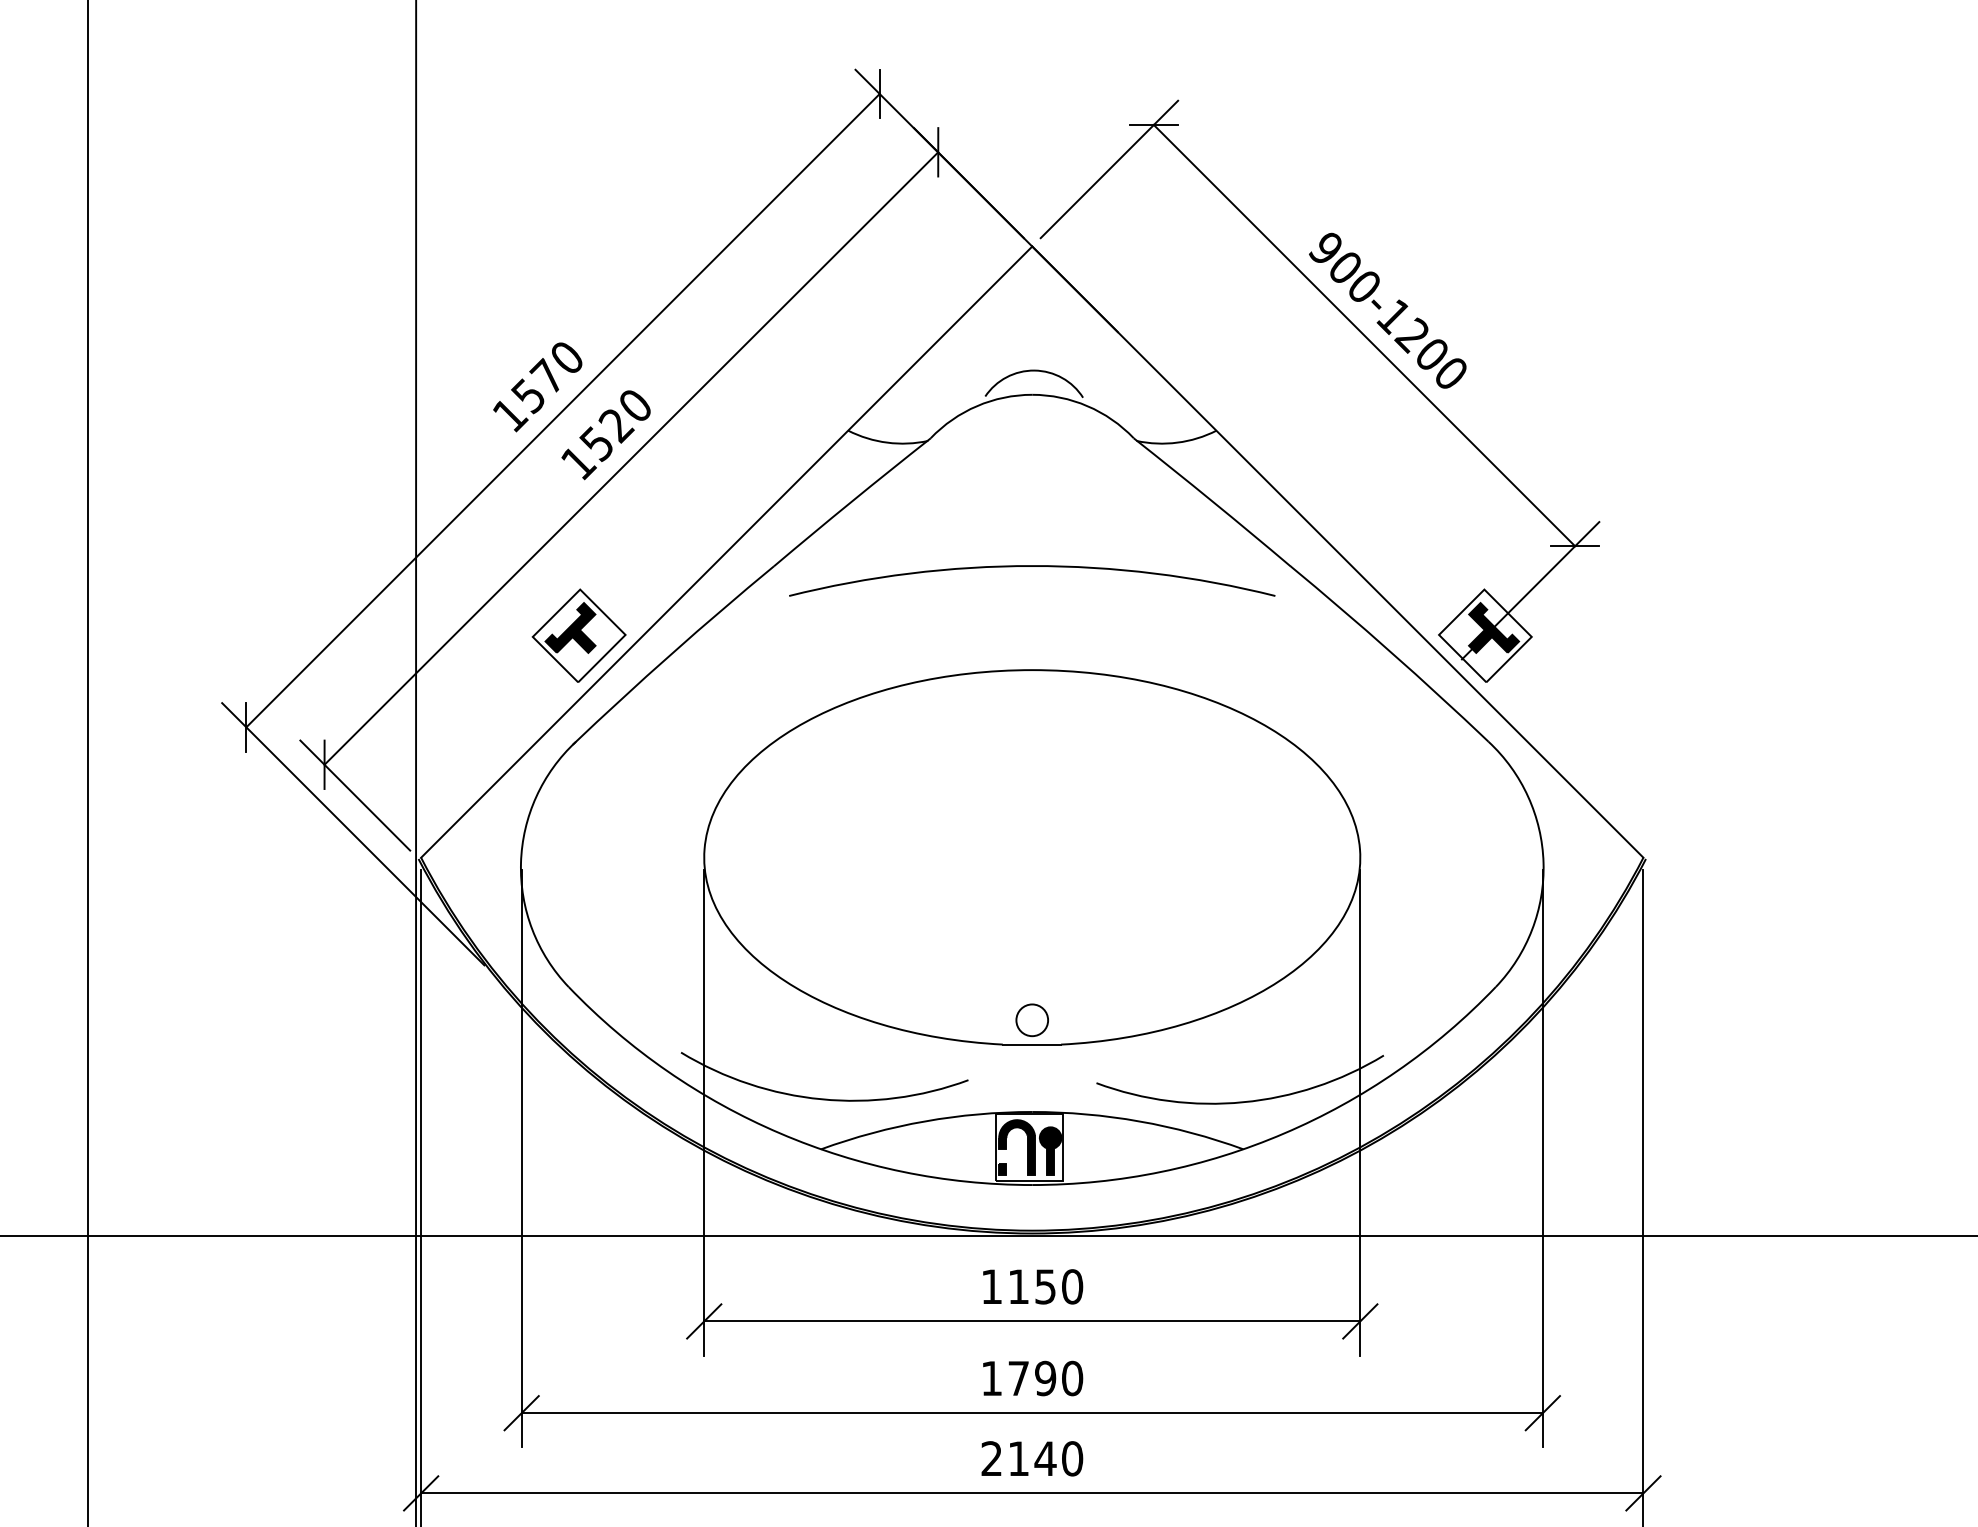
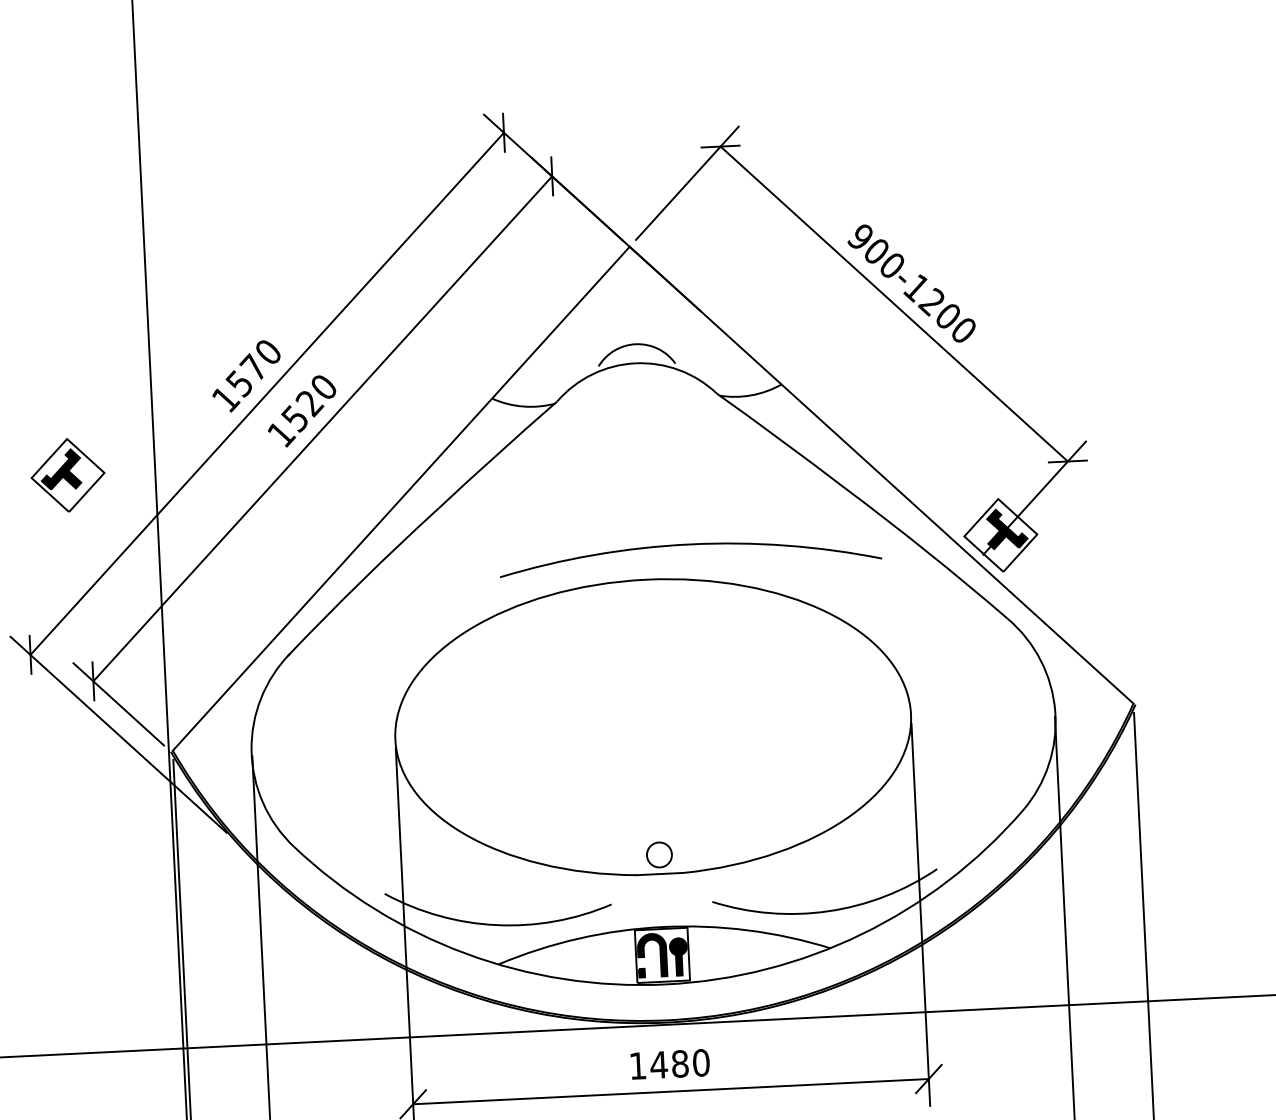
arc: (1032, 566) -> (690, 544), moved
part: (578, 635) -> (67, 475), moved
text: (1031, 1286) -> (669, 1064), 1150 -> 1480

